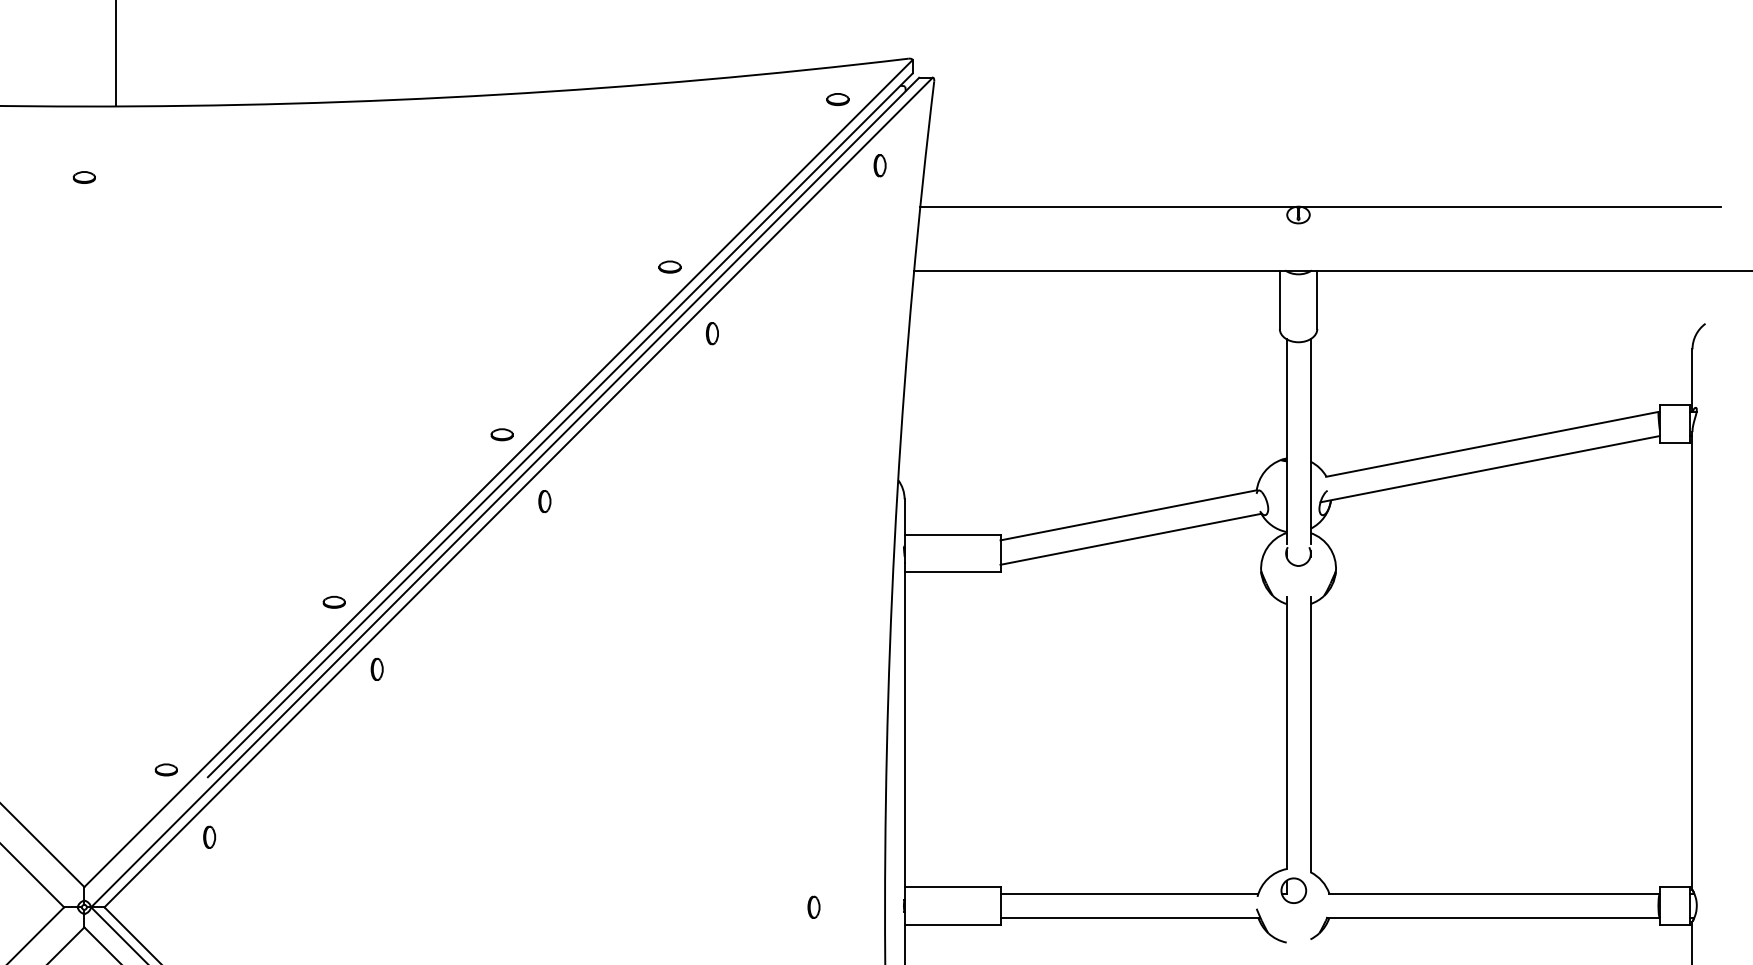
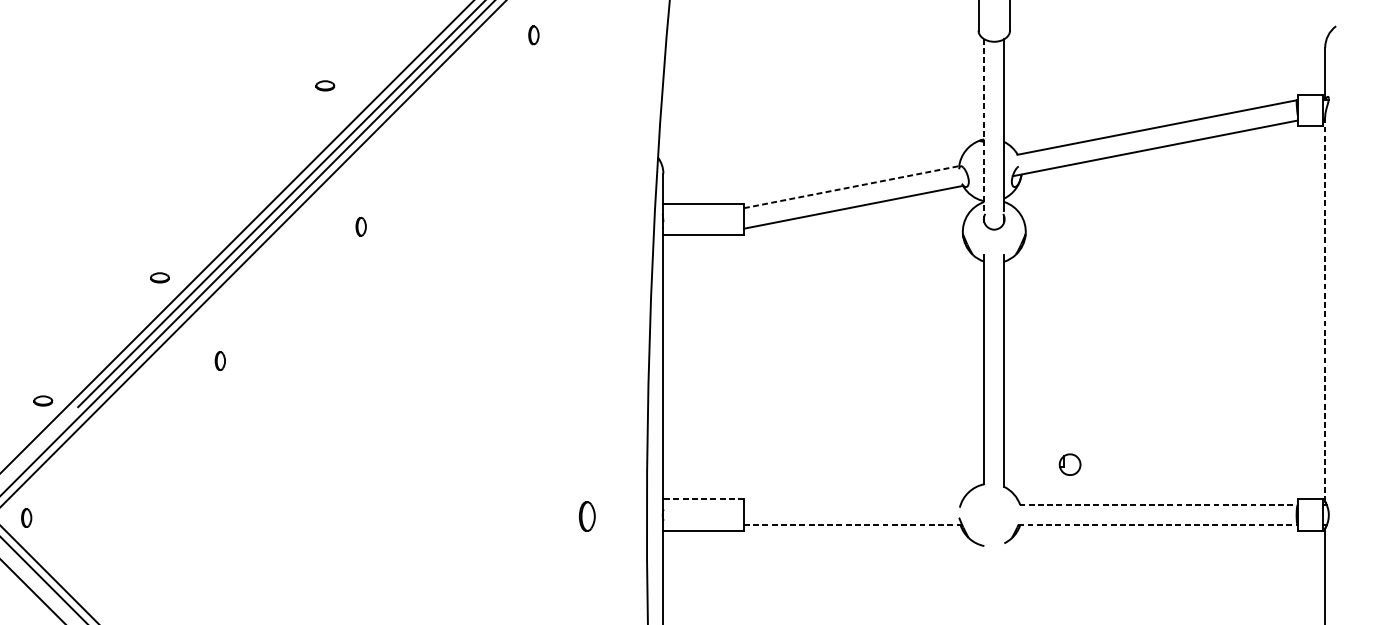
part: (712, 333) -> (533, 35), moved
part: (501, 434) -> (324, 85), moved
line: (1286, 440) -> (984, 124), solid -> dashed
part: (544, 501) -> (360, 226), moved
line: (1128, 515) -> (851, 187), solid -> dashed
part: (333, 602) -> (159, 278), moved
line: (1692, 660) -> (1325, 309), solid -> dashed
part: (376, 668) -> (219, 360), moved
part: (209, 836) -> (26, 517), moved
line: (952, 887) -> (703, 499), solid -> dashed
part: (1293, 890) -> (1069, 464), moved
line: (1129, 893) -> (852, 504), removed
line: (1494, 893) -> (1158, 504), solid -> dashed
part: (813, 906) -> (586, 515), size x1.6
line: (1130, 917) -> (853, 524), solid -> dashed
line: (1494, 917) -> (1158, 524), solid -> dashed

